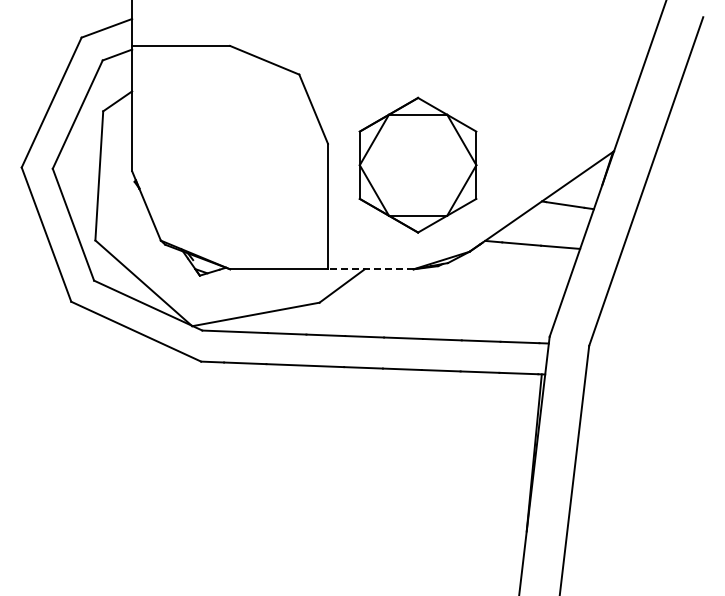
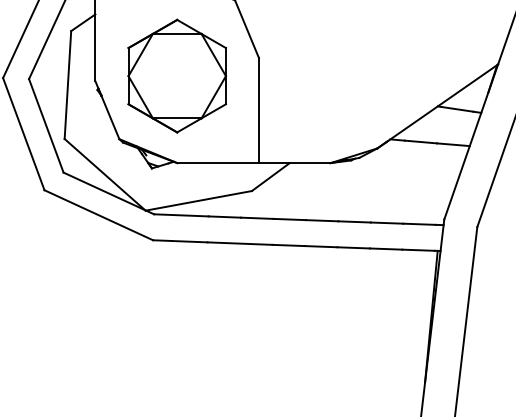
part: (417, 164) -> (176, 75), moved
line: (370, 269) -> (294, 163), dashed -> solid

